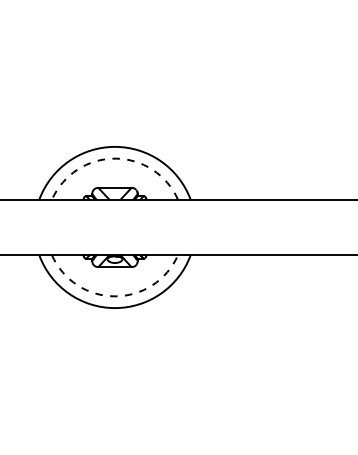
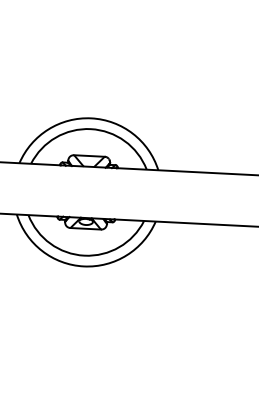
arc: (115, 158) -> (91, 129), dashed -> solid
arc: (115, 296) -> (84, 255), dashed -> solid

